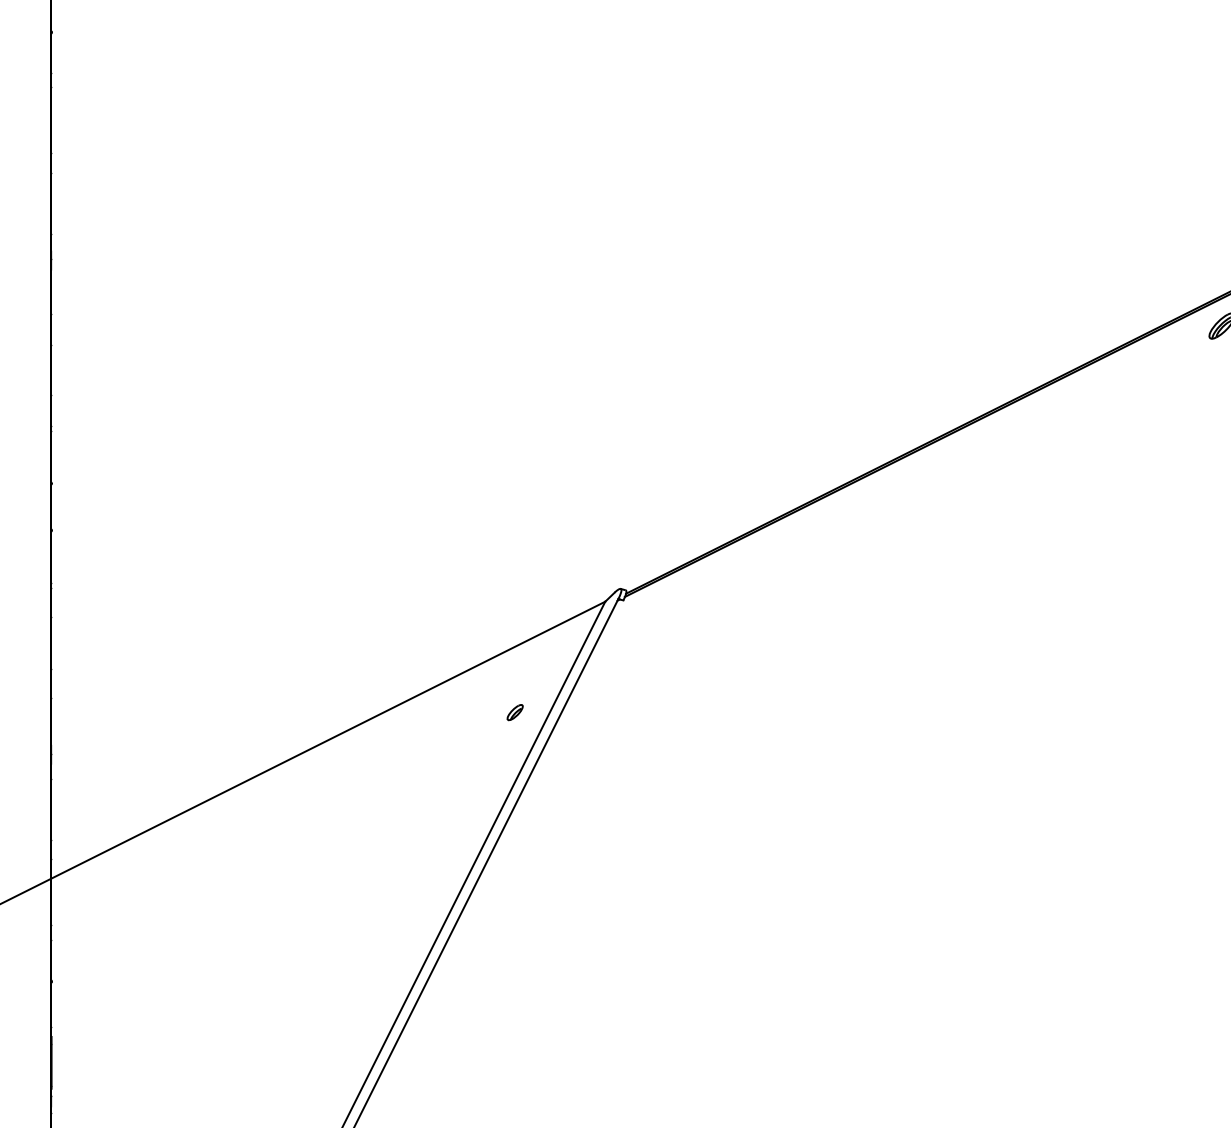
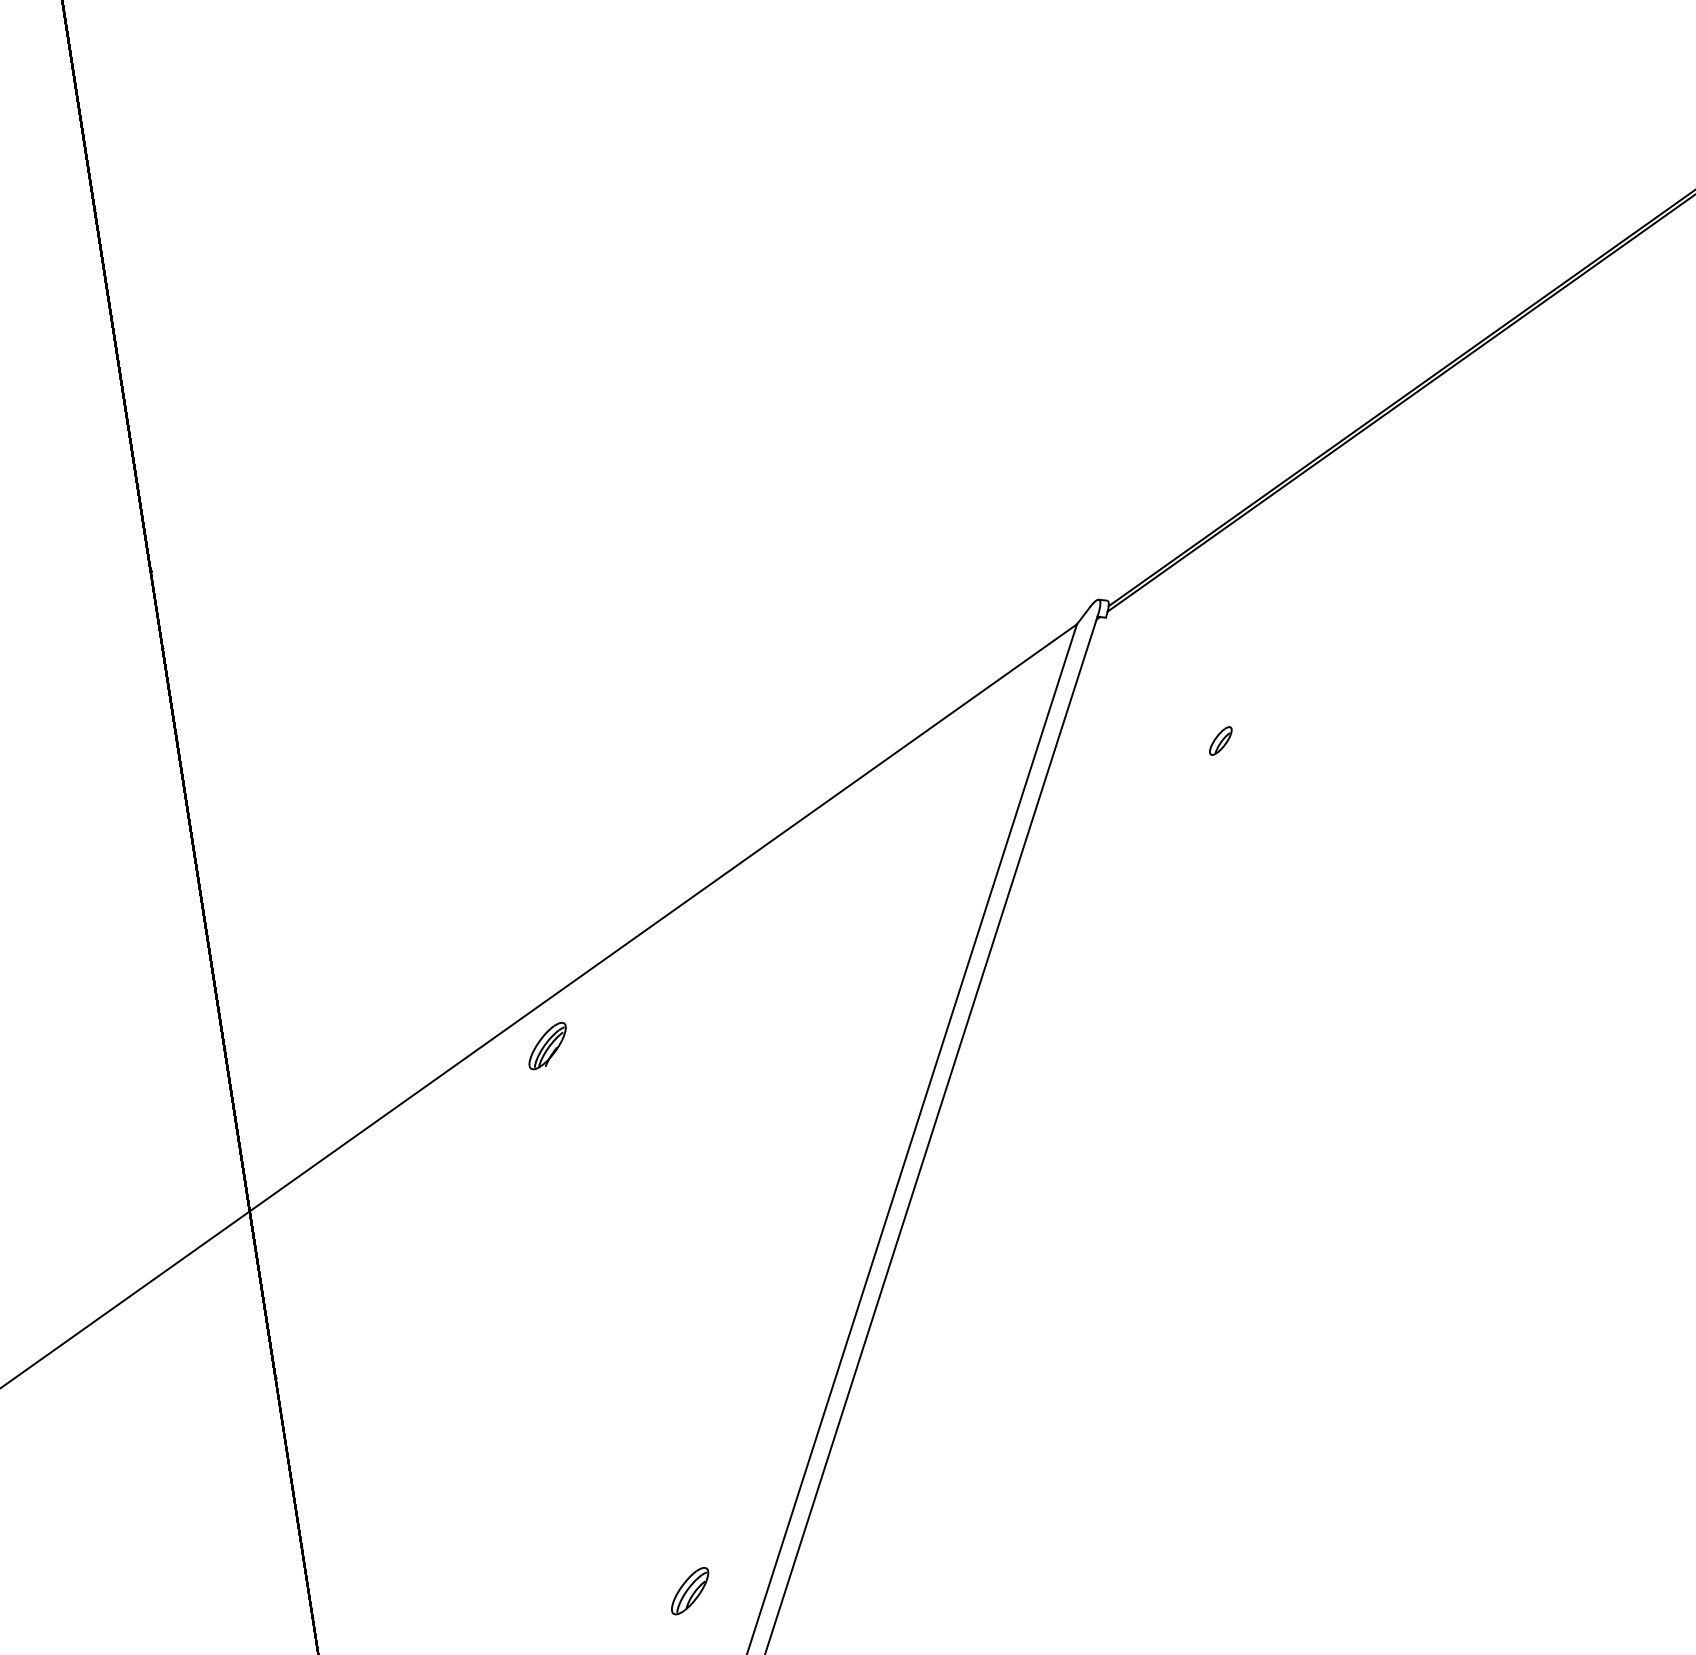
part: (514, 712) -> (1219, 741), moved
part: (245, 806) -> (546, 1045), added

